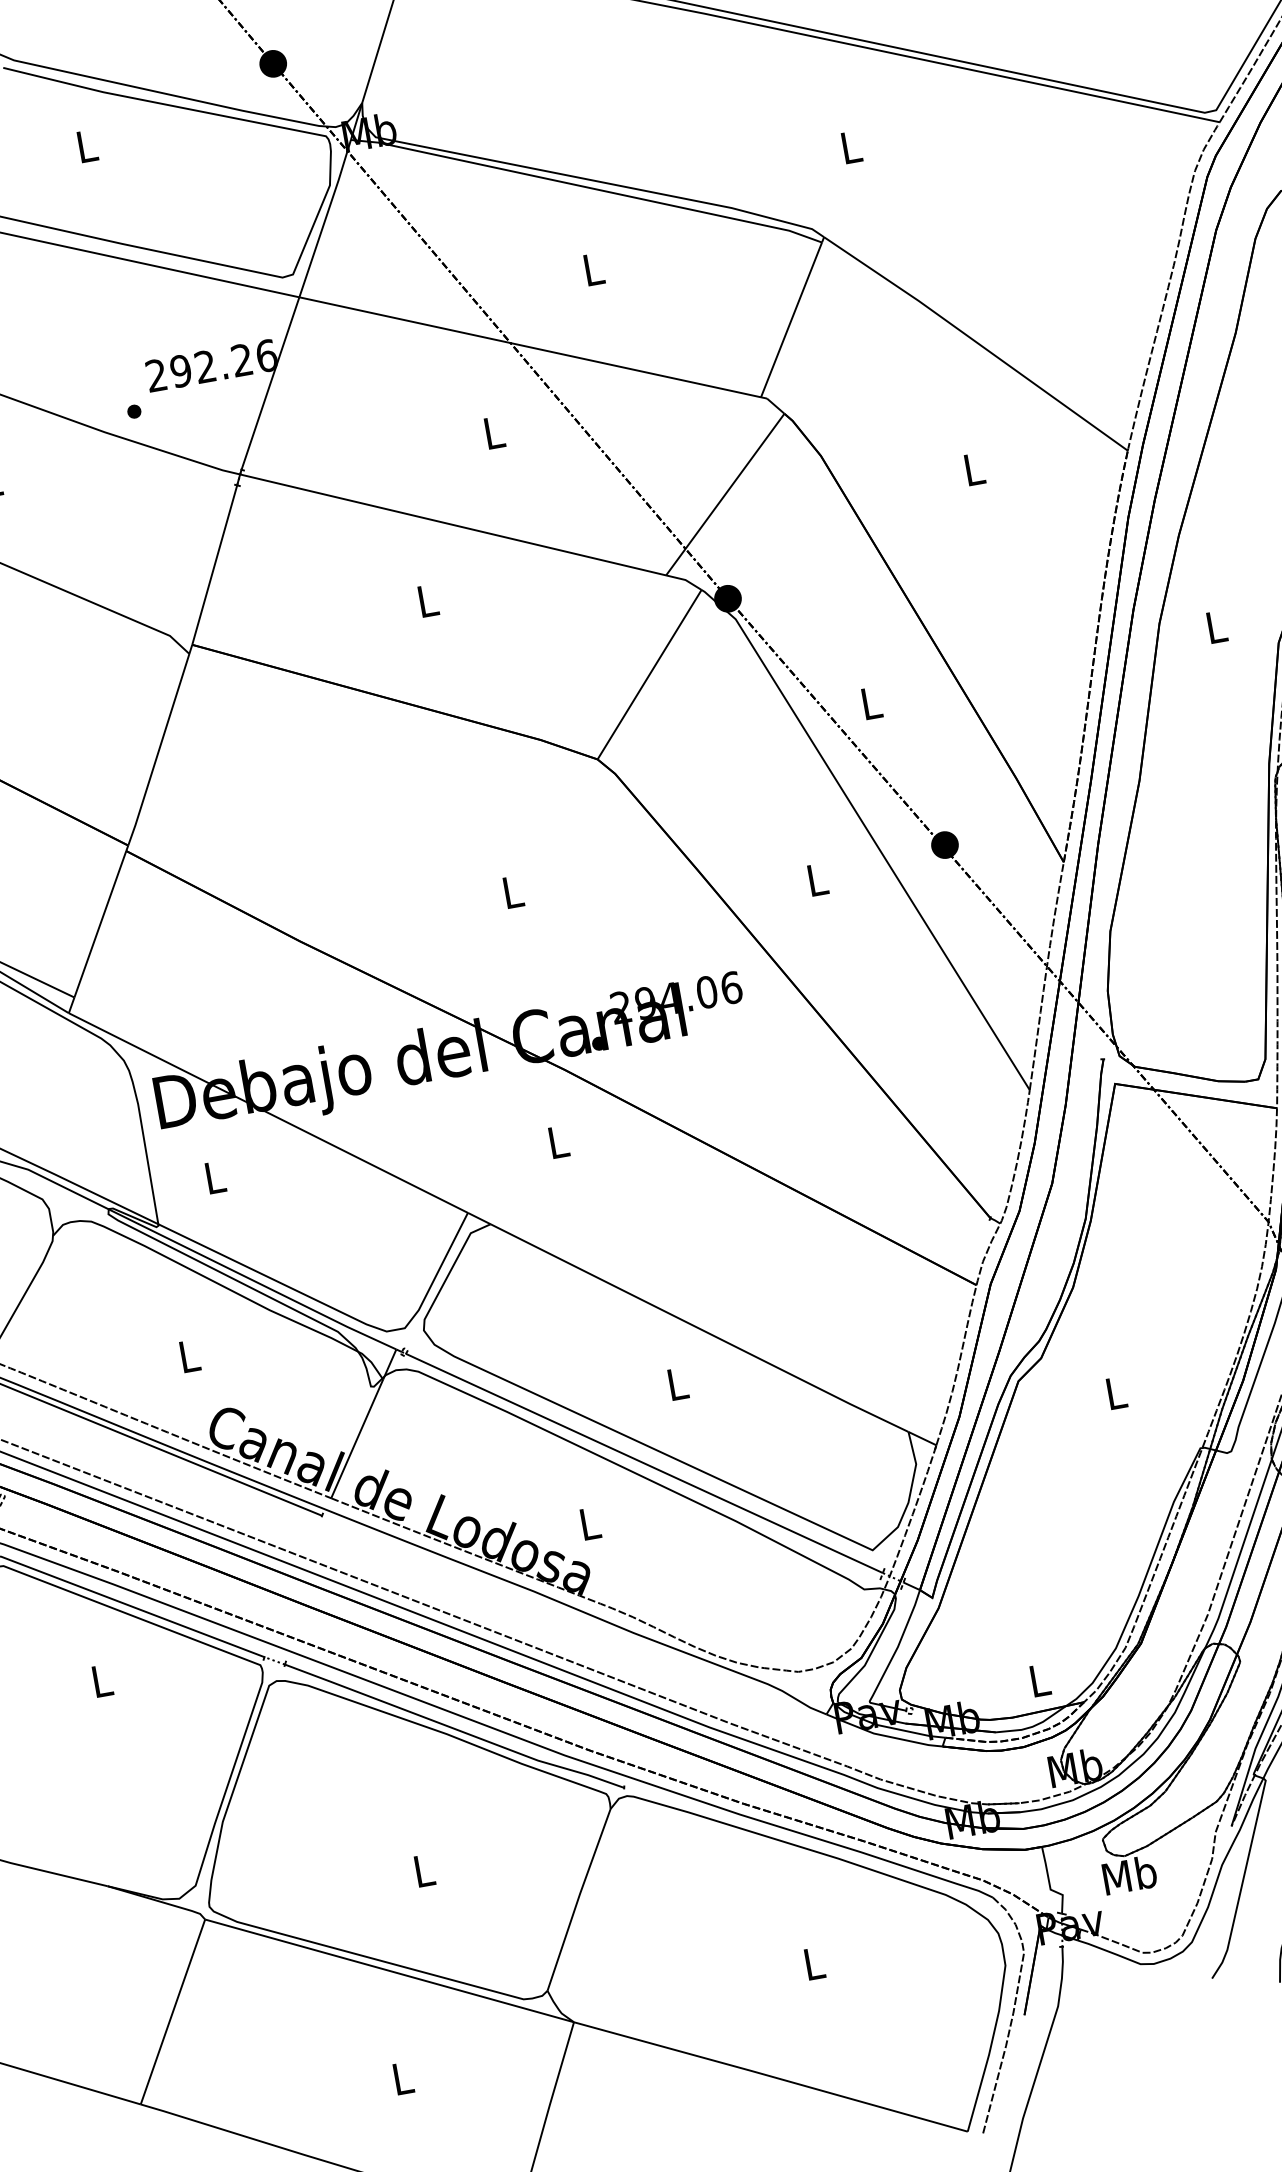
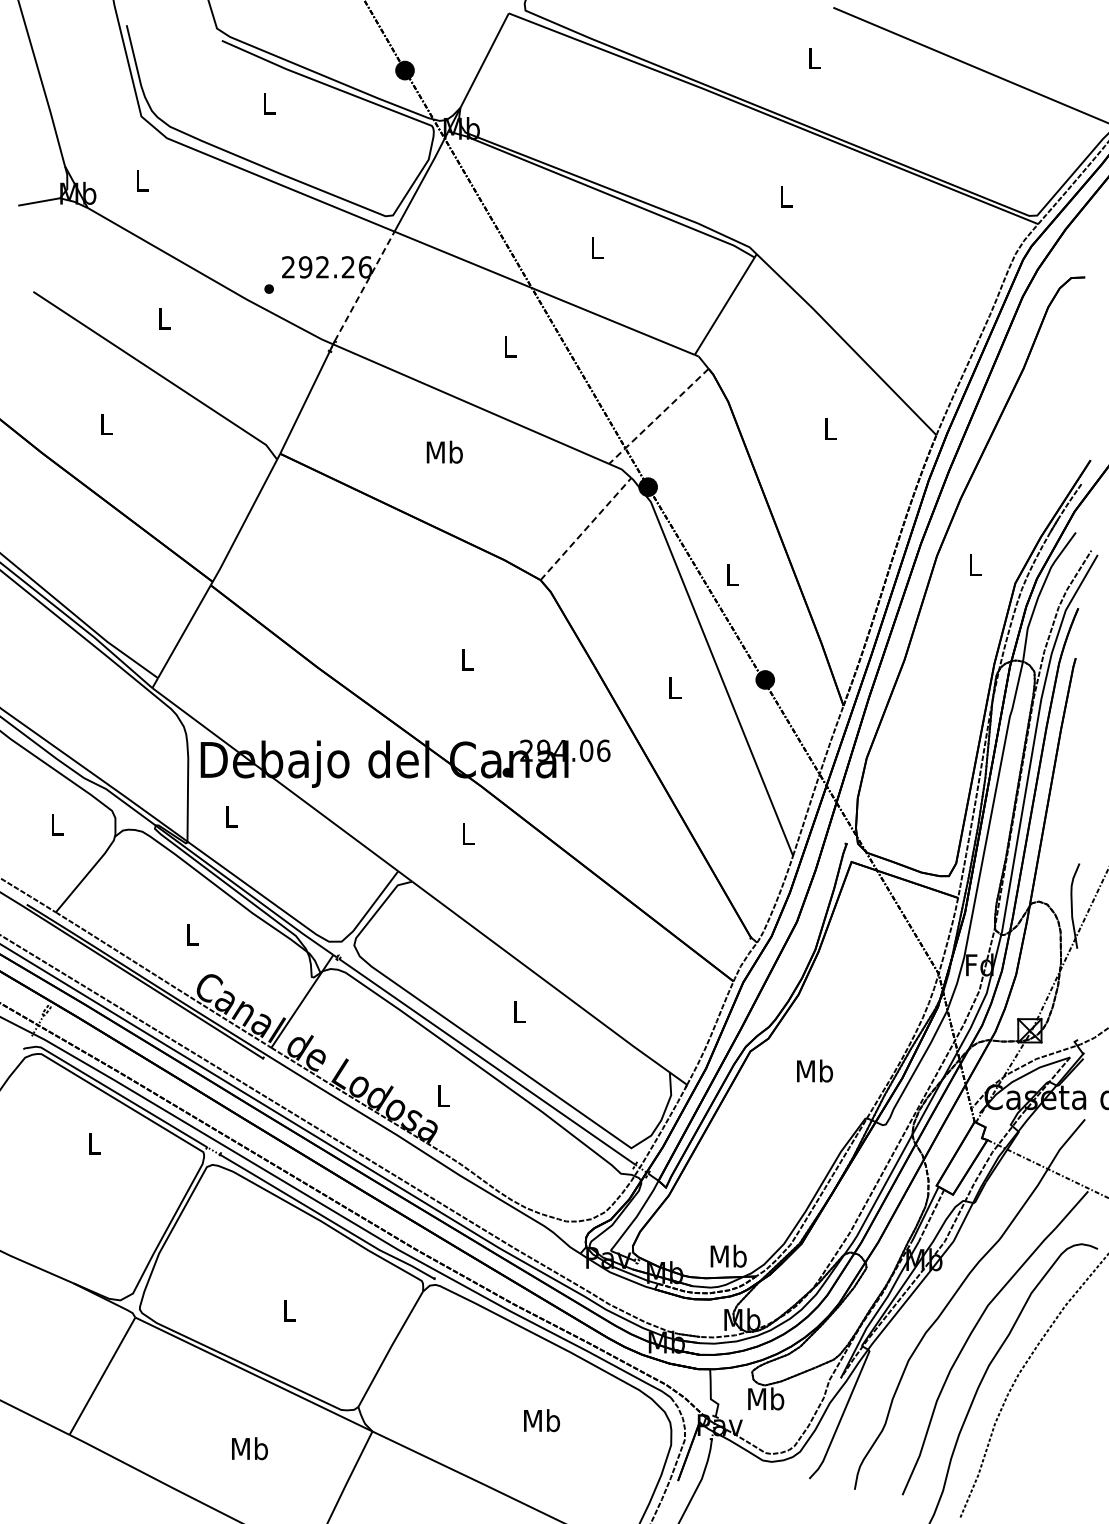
line: (270, 383) -> (364, 286), solid -> dashed
line: (724, 494) -> (658, 416), solid -> dashed
text: (427, 599) -> (444, 451), L -> Mb
line: (650, 673) -> (586, 528), solid -> dashed
text: (1116, 1391) -> (815, 1070), L -> Mb
text: (1039, 1679) -> (728, 1255), L -> Mb
text: (814, 1963) -> (542, 1420), L -> Mb
text: (402, 2078) -> (249, 1448), L -> Mb

